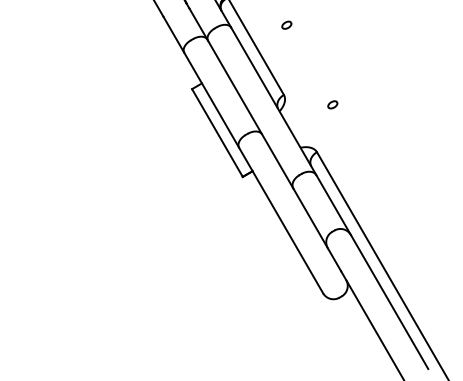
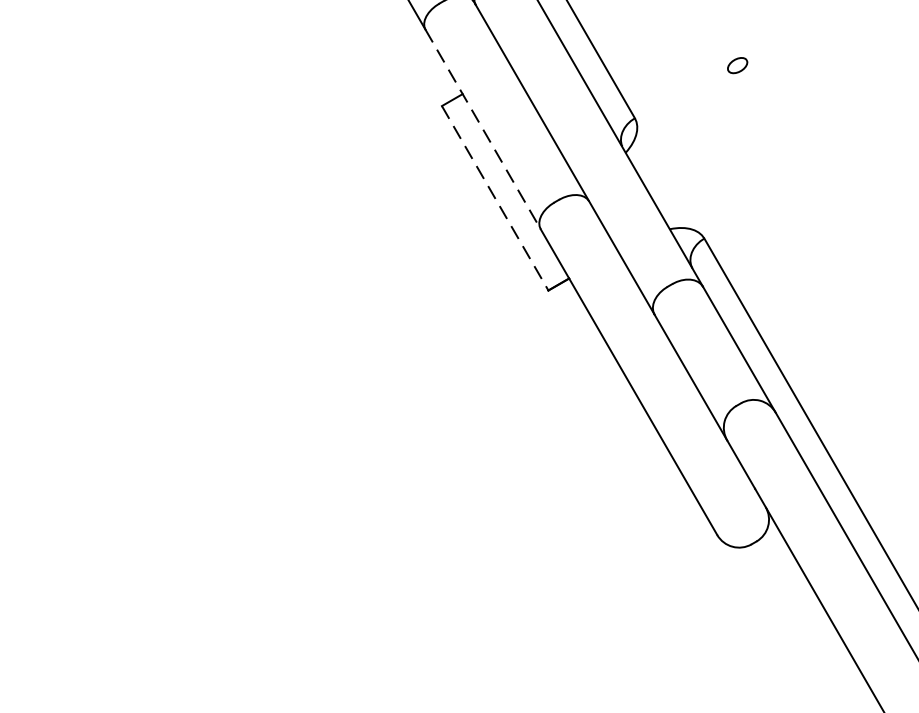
line: (211, 100) -> (482, 129), solid -> dashed
part: (332, 104) -> (736, 64), moved
line: (217, 133) -> (495, 199), solid -> dashed

